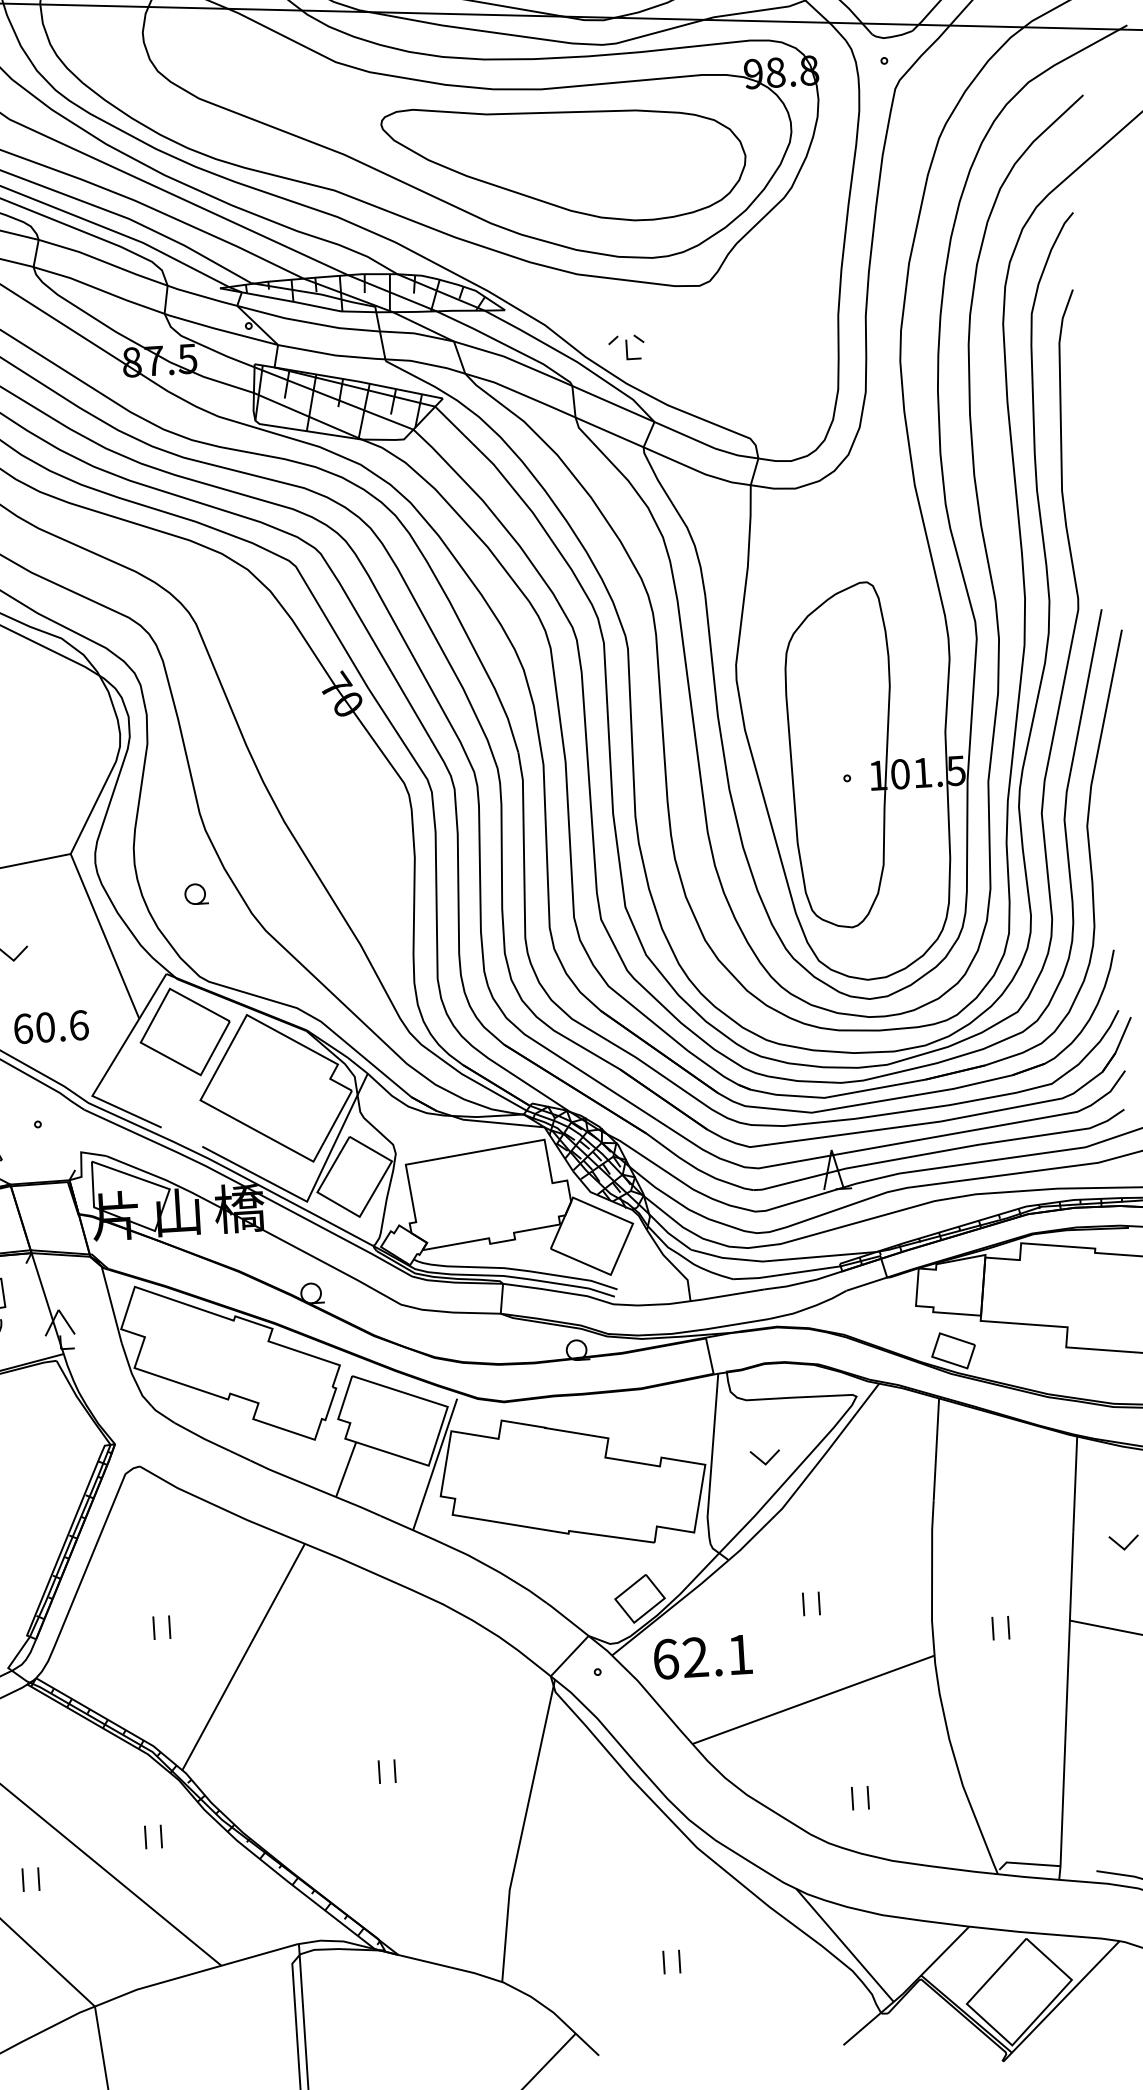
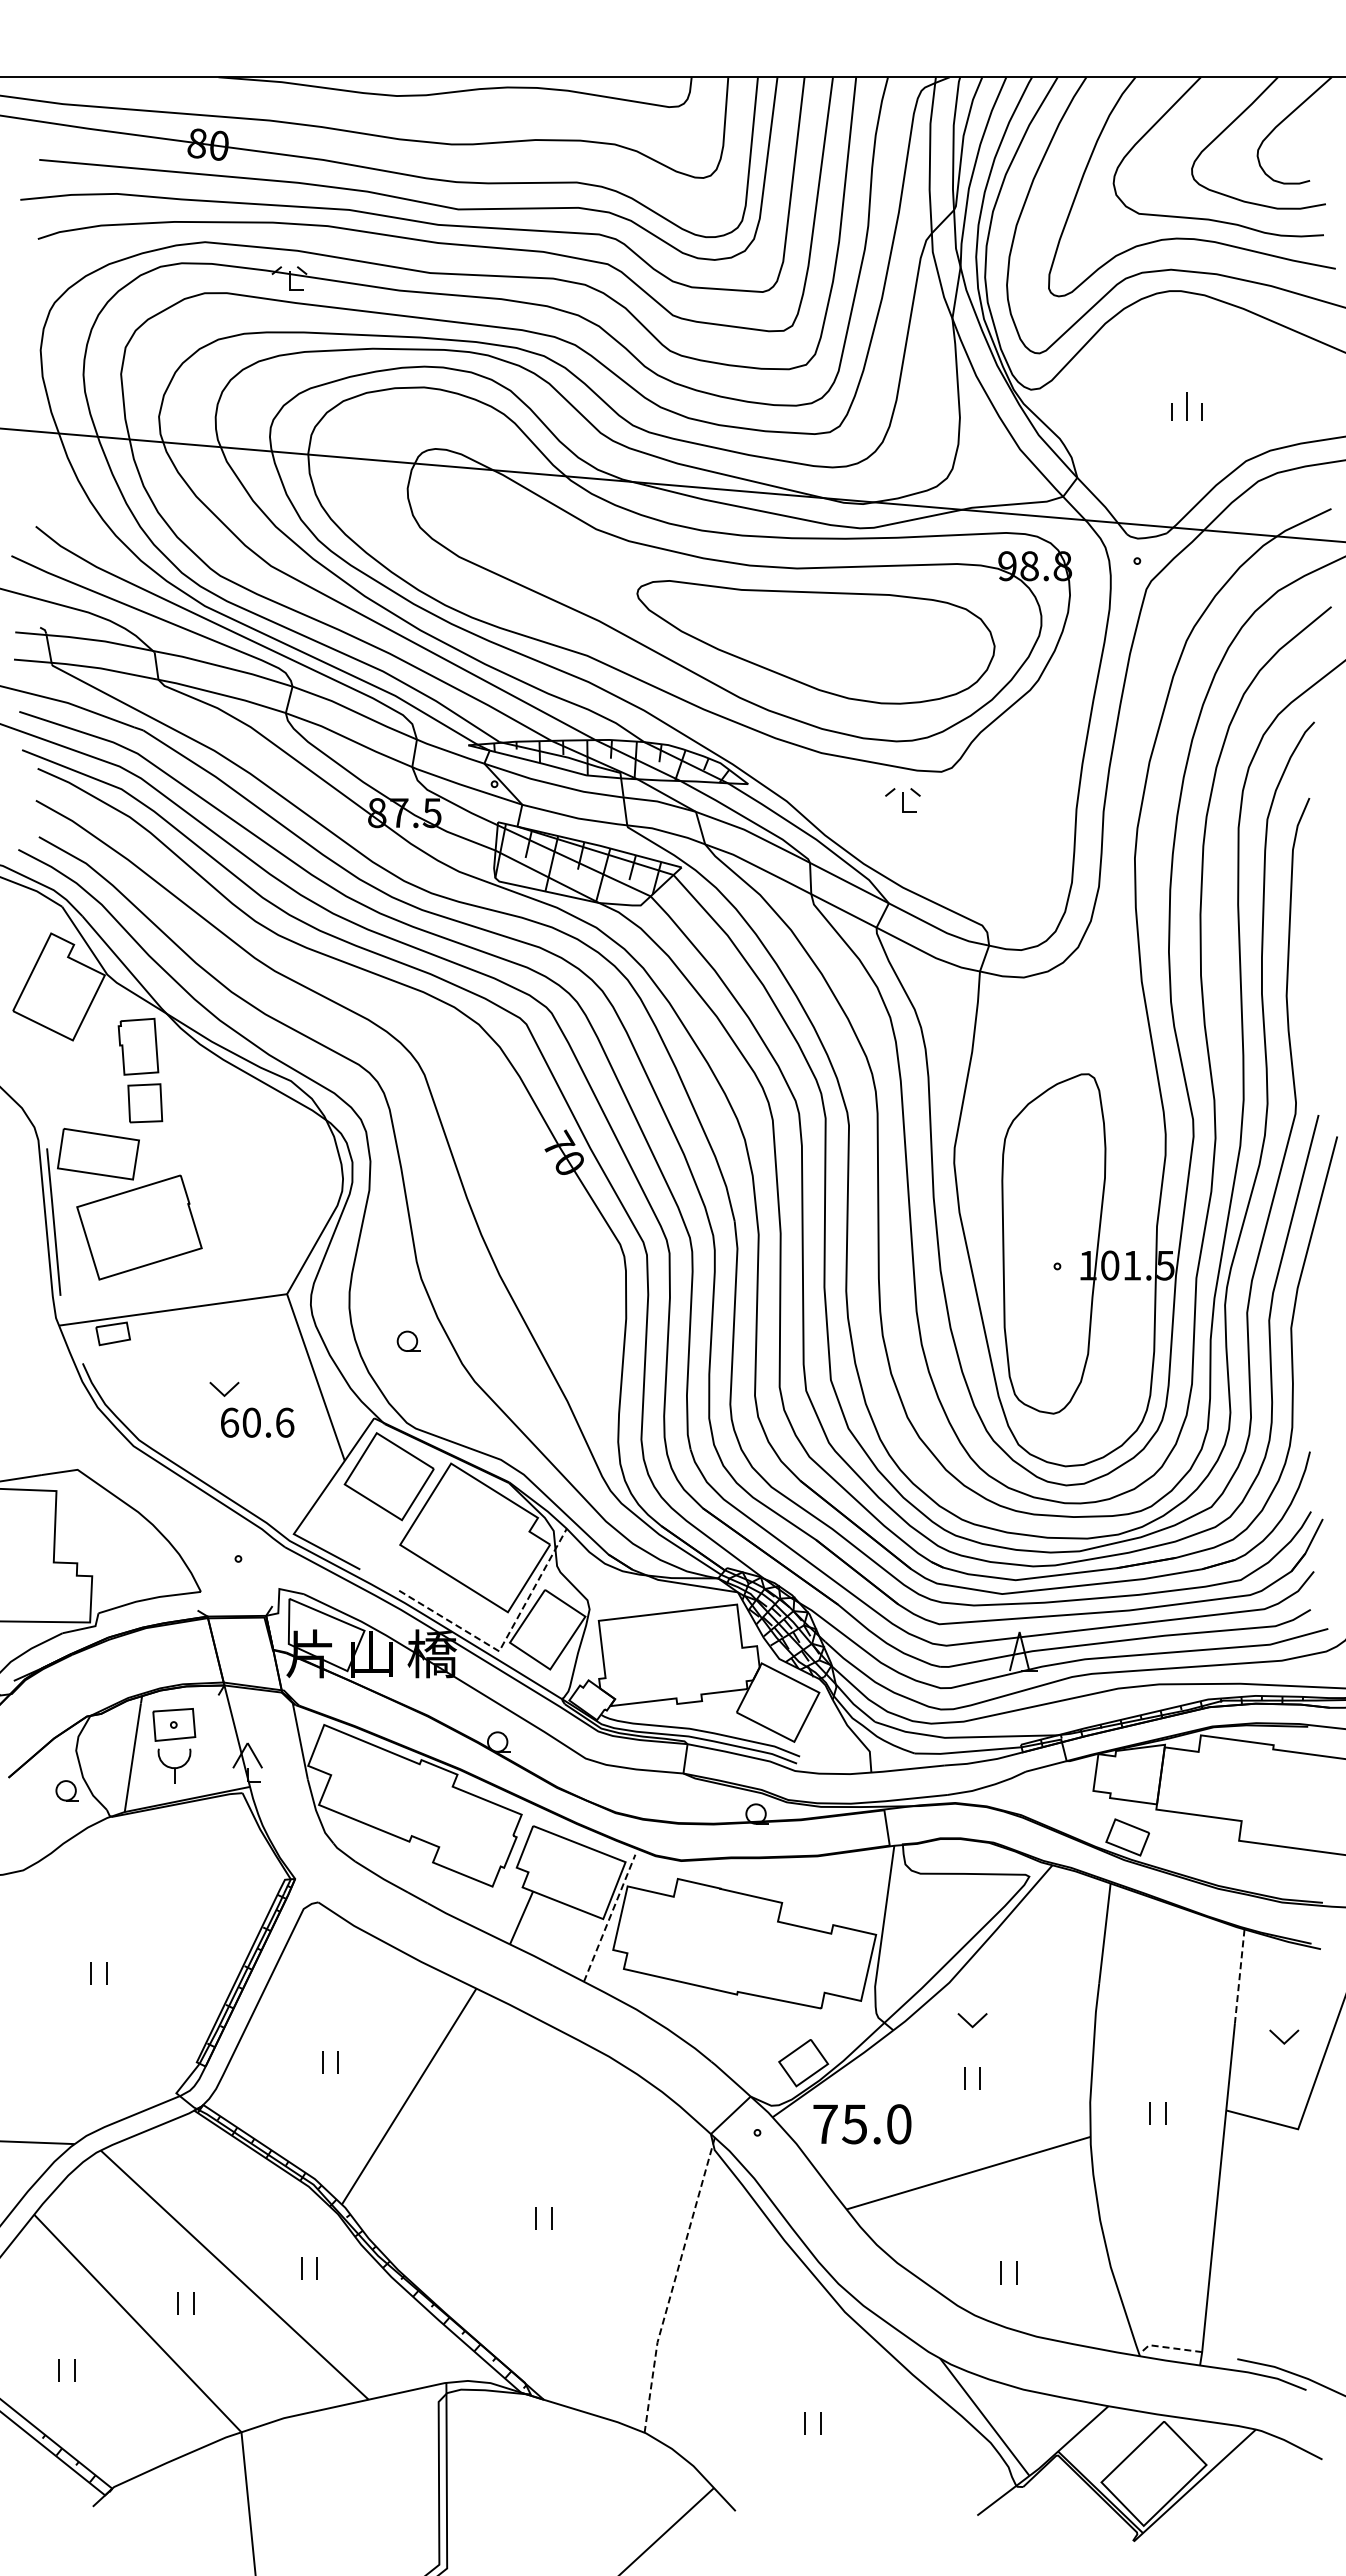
part: (626, 347) -> (902, 800), moved
text: (51, 1026) -> (257, 1422), moved
line: (312, 1190) -> (505, 1640), solid -> dashed
part: (765, 1457) -> (972, 2020), moved
line: (435, 1464) -> (609, 1918), solid -> dashed
line: (1075, 1484) -> (1239, 1976), solid -> dashed
text: (703, 1657) -> (862, 2124), 62.1 -> 75.0
line: (522, 1829) -> (673, 2283), solid -> dashed
line: (1027, 1863) -> (1169, 2347), solid -> dashed

